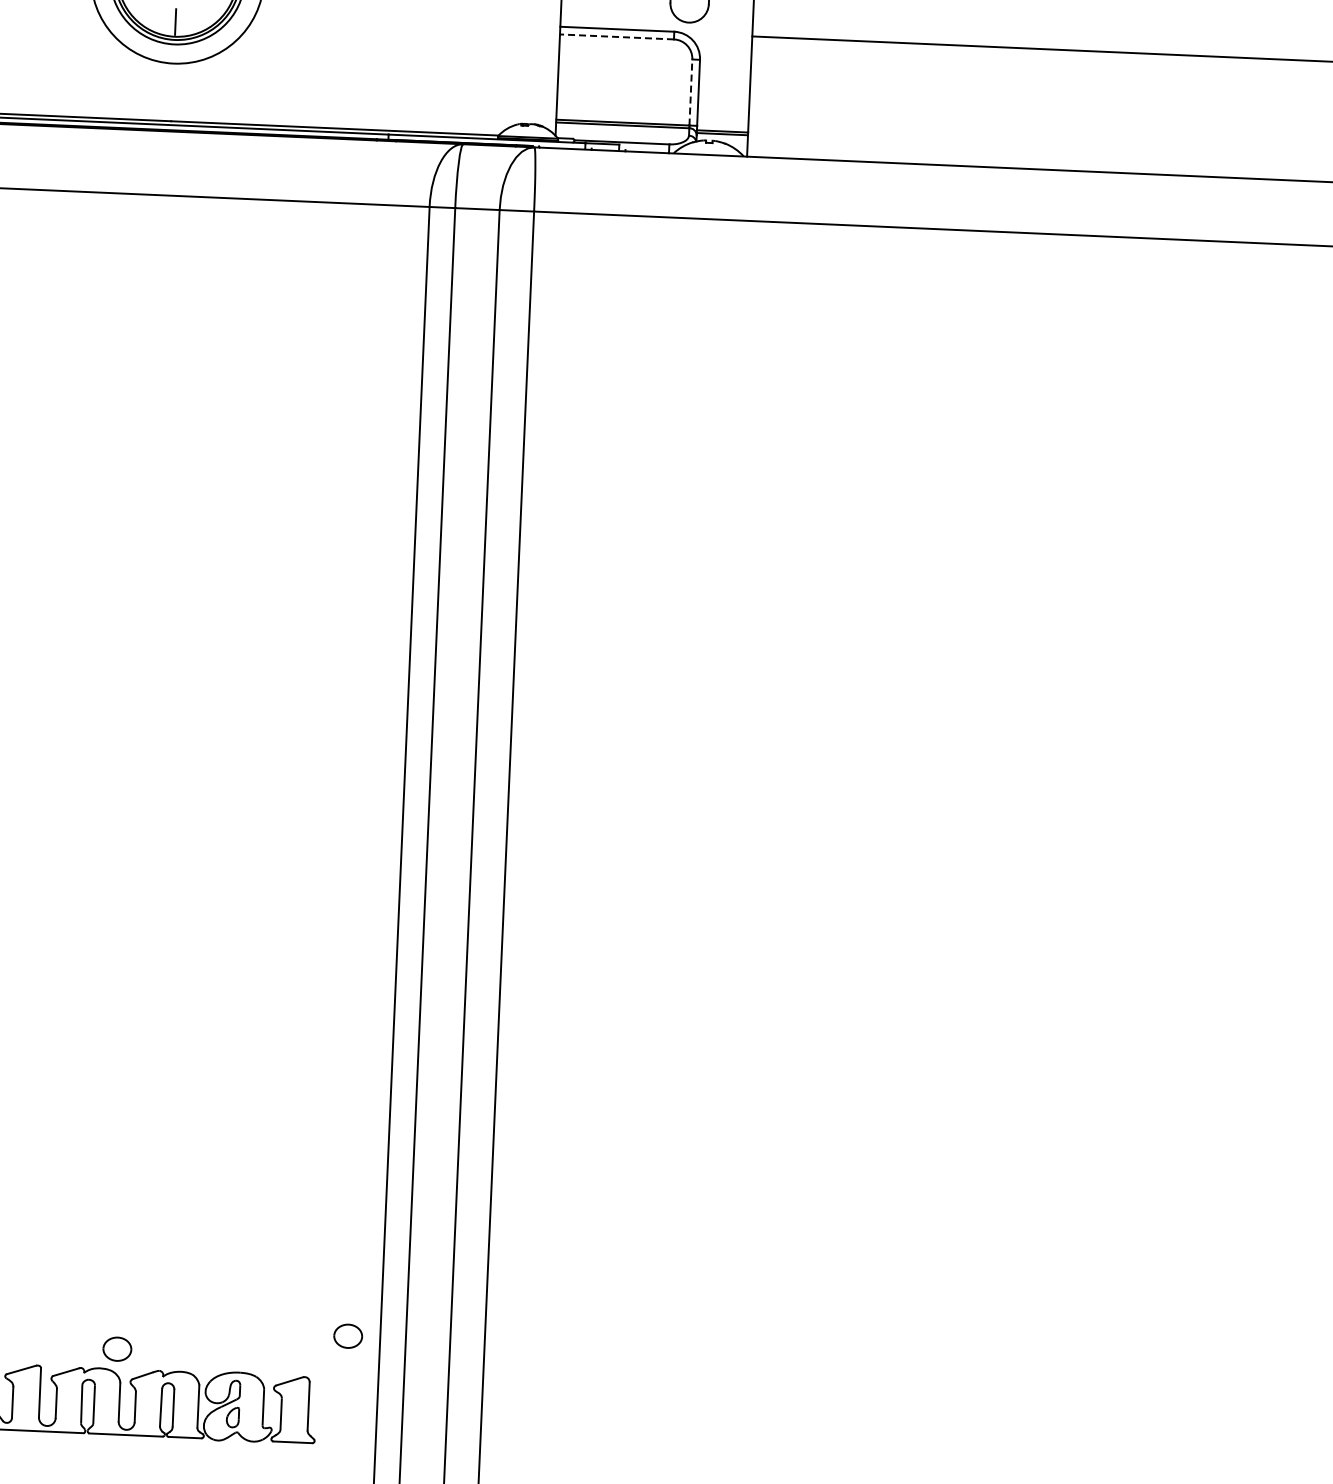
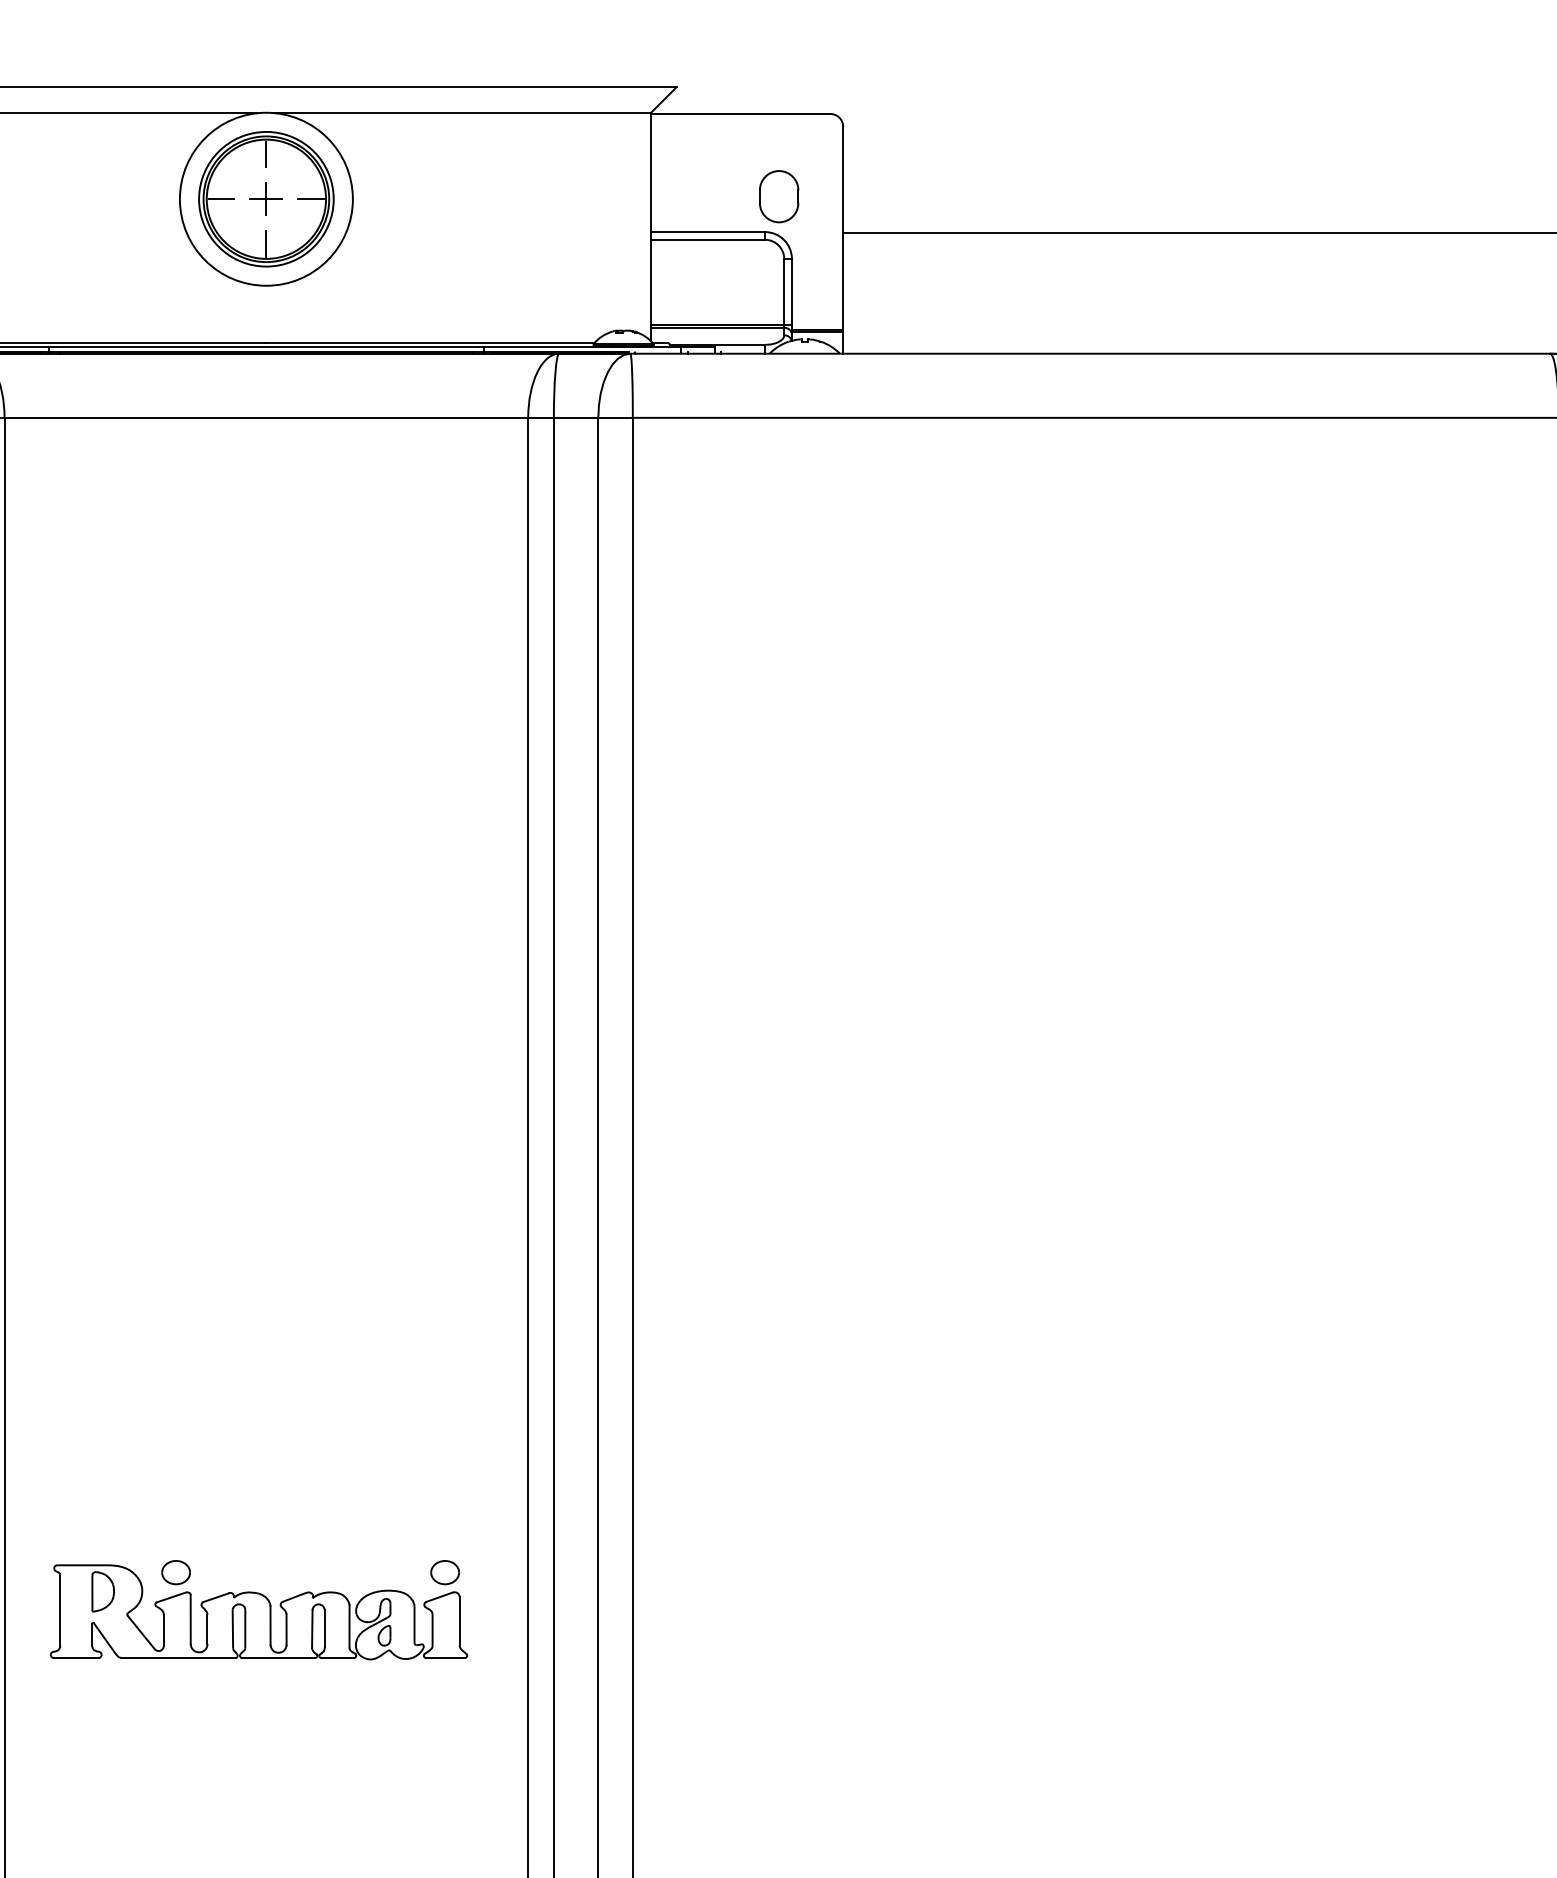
line: (616, 36) -> (707, 239), dashed -> solid
line: (691, 91) -> (784, 291), dashed -> solid
part: (347, 1336) -> (444, 1572), moved
part: (116, 1349) -> (175, 1572), moved

